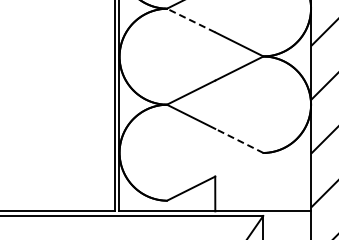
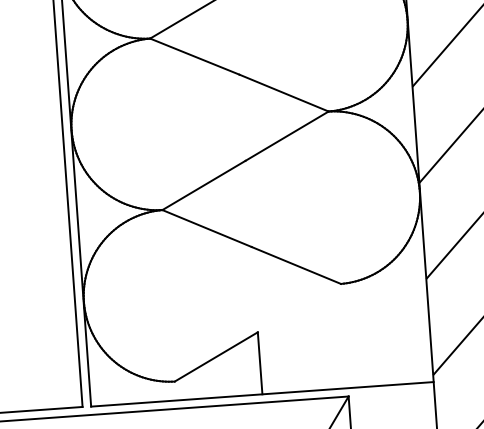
line: (191, 20) -> (195, 56), dashed -> solid
line: (239, 140) -> (296, 264), dashed -> solid

